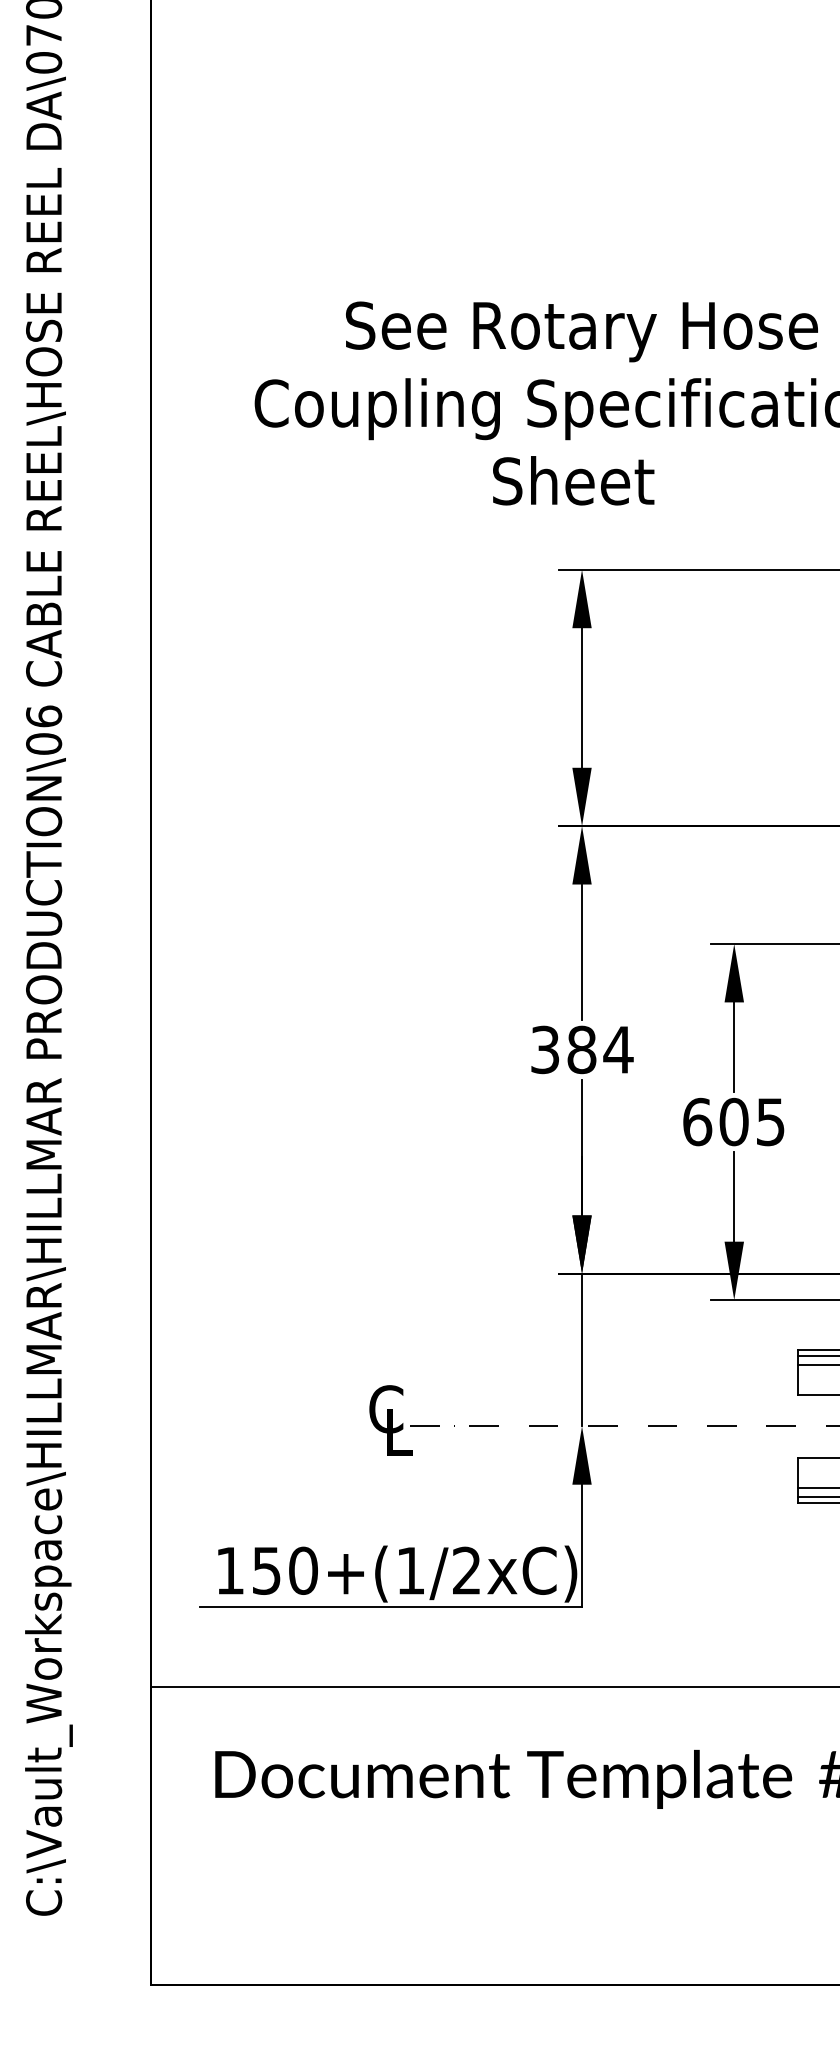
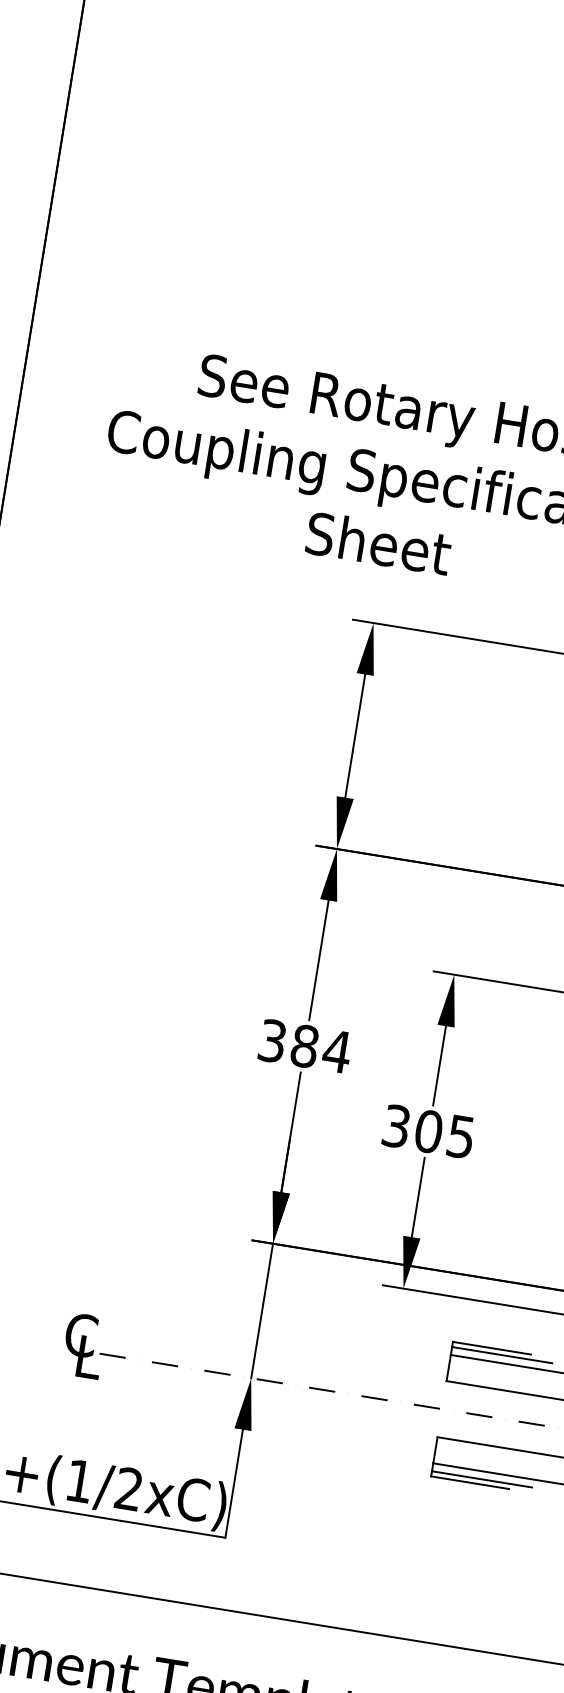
text: (697, 1121) -> (396, 1125), 605 -> 305

